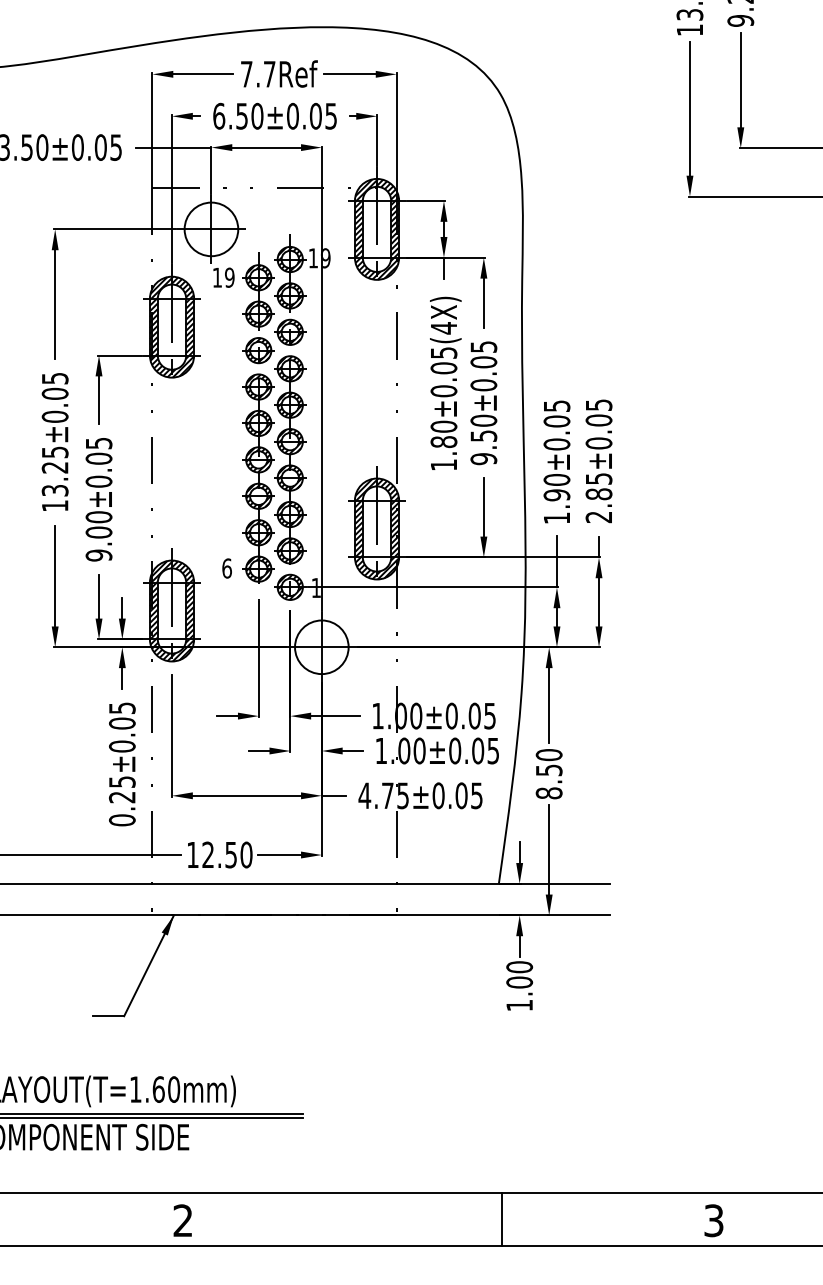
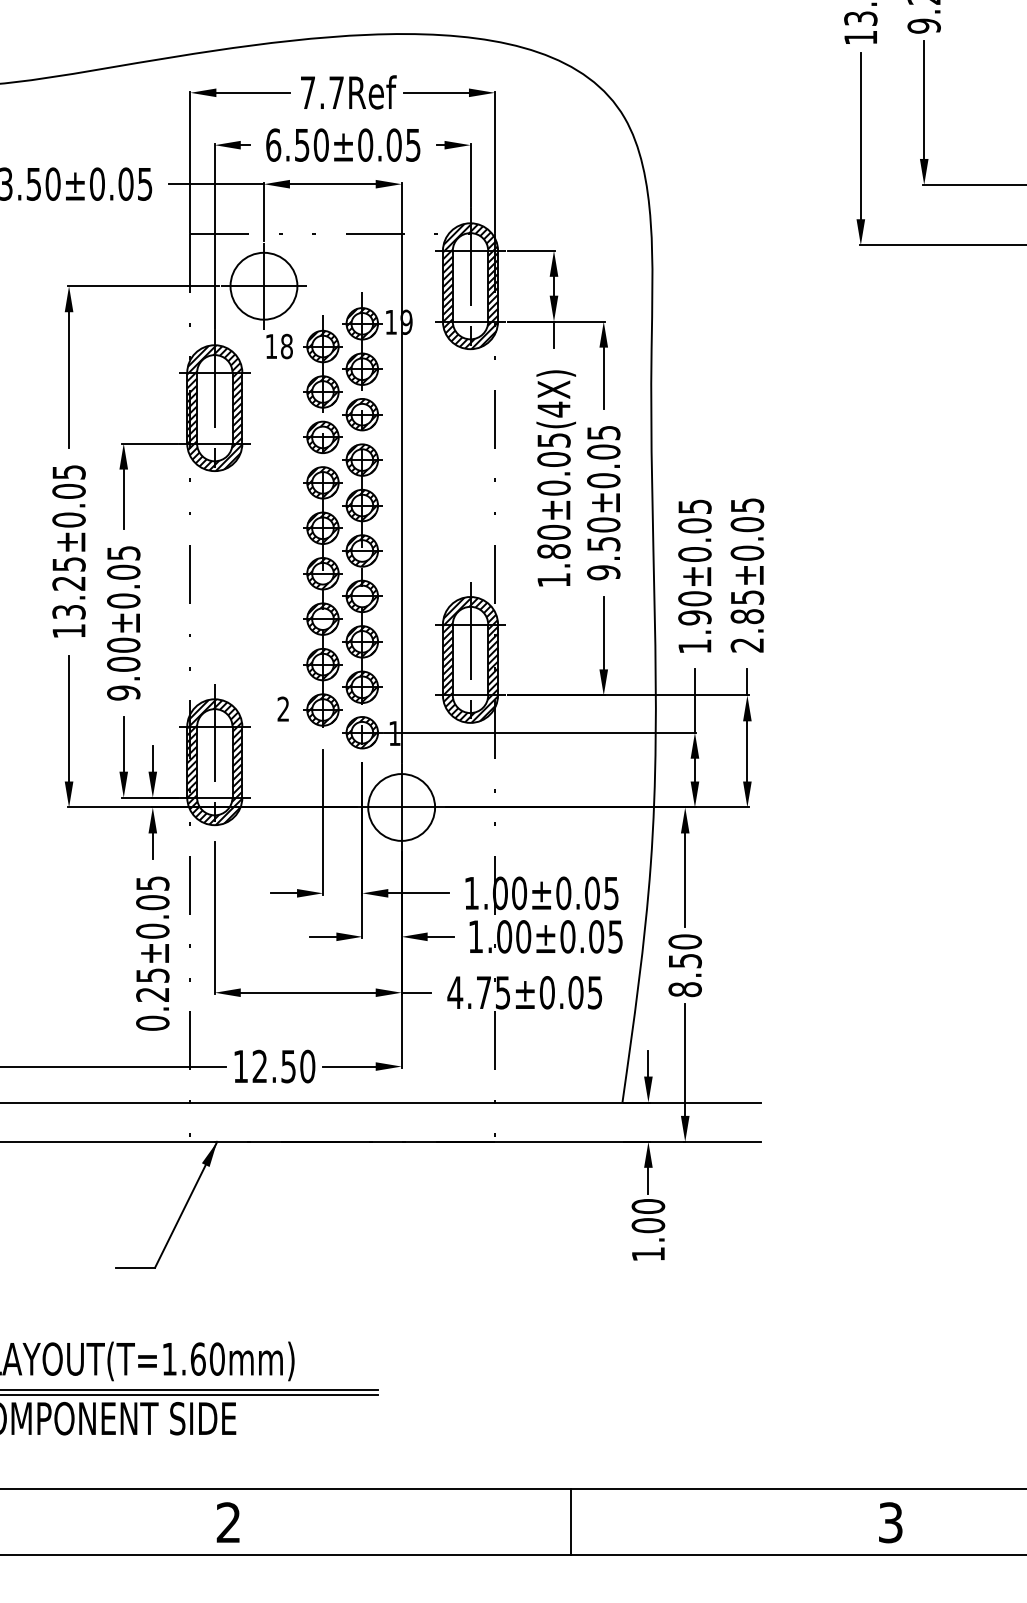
text: (229, 277) -> (286, 346), 19 -> 18
text: (226, 568) -> (282, 709), 6 -> 2
line: (502, 1219) -> (570, 1521), moved

